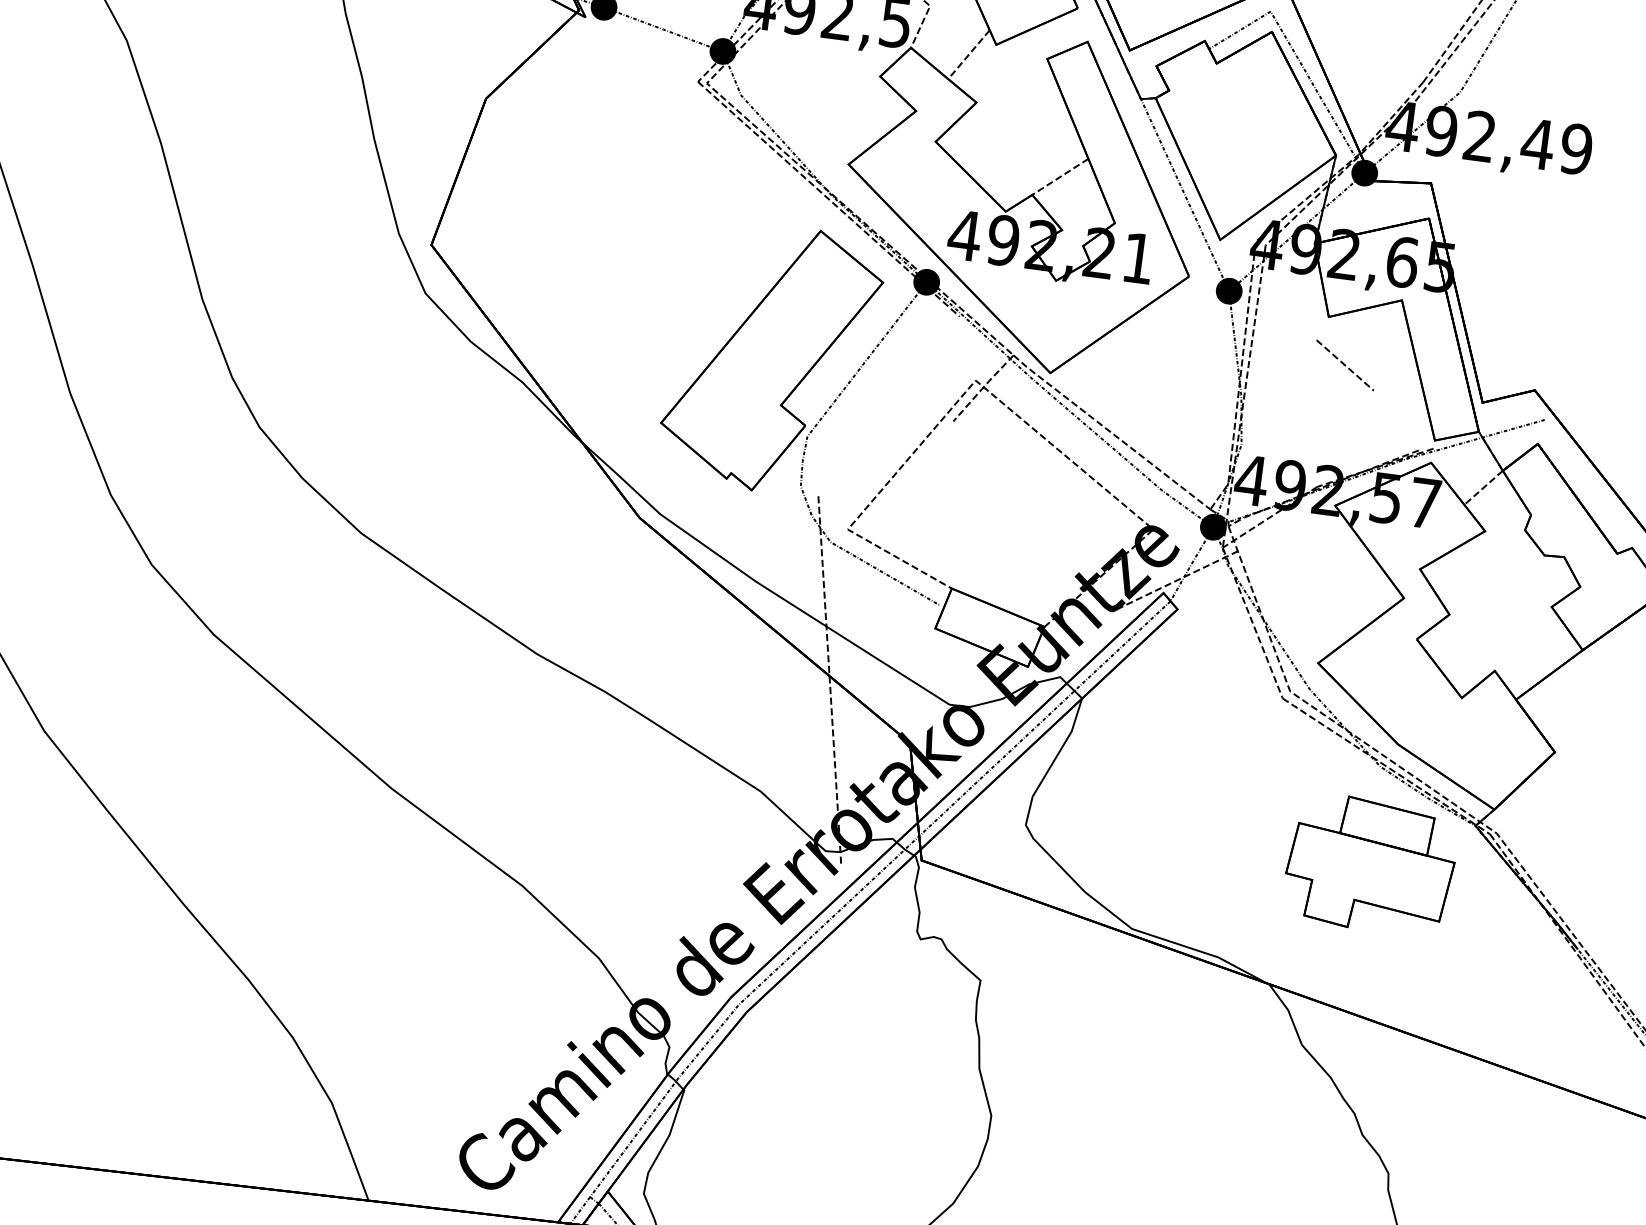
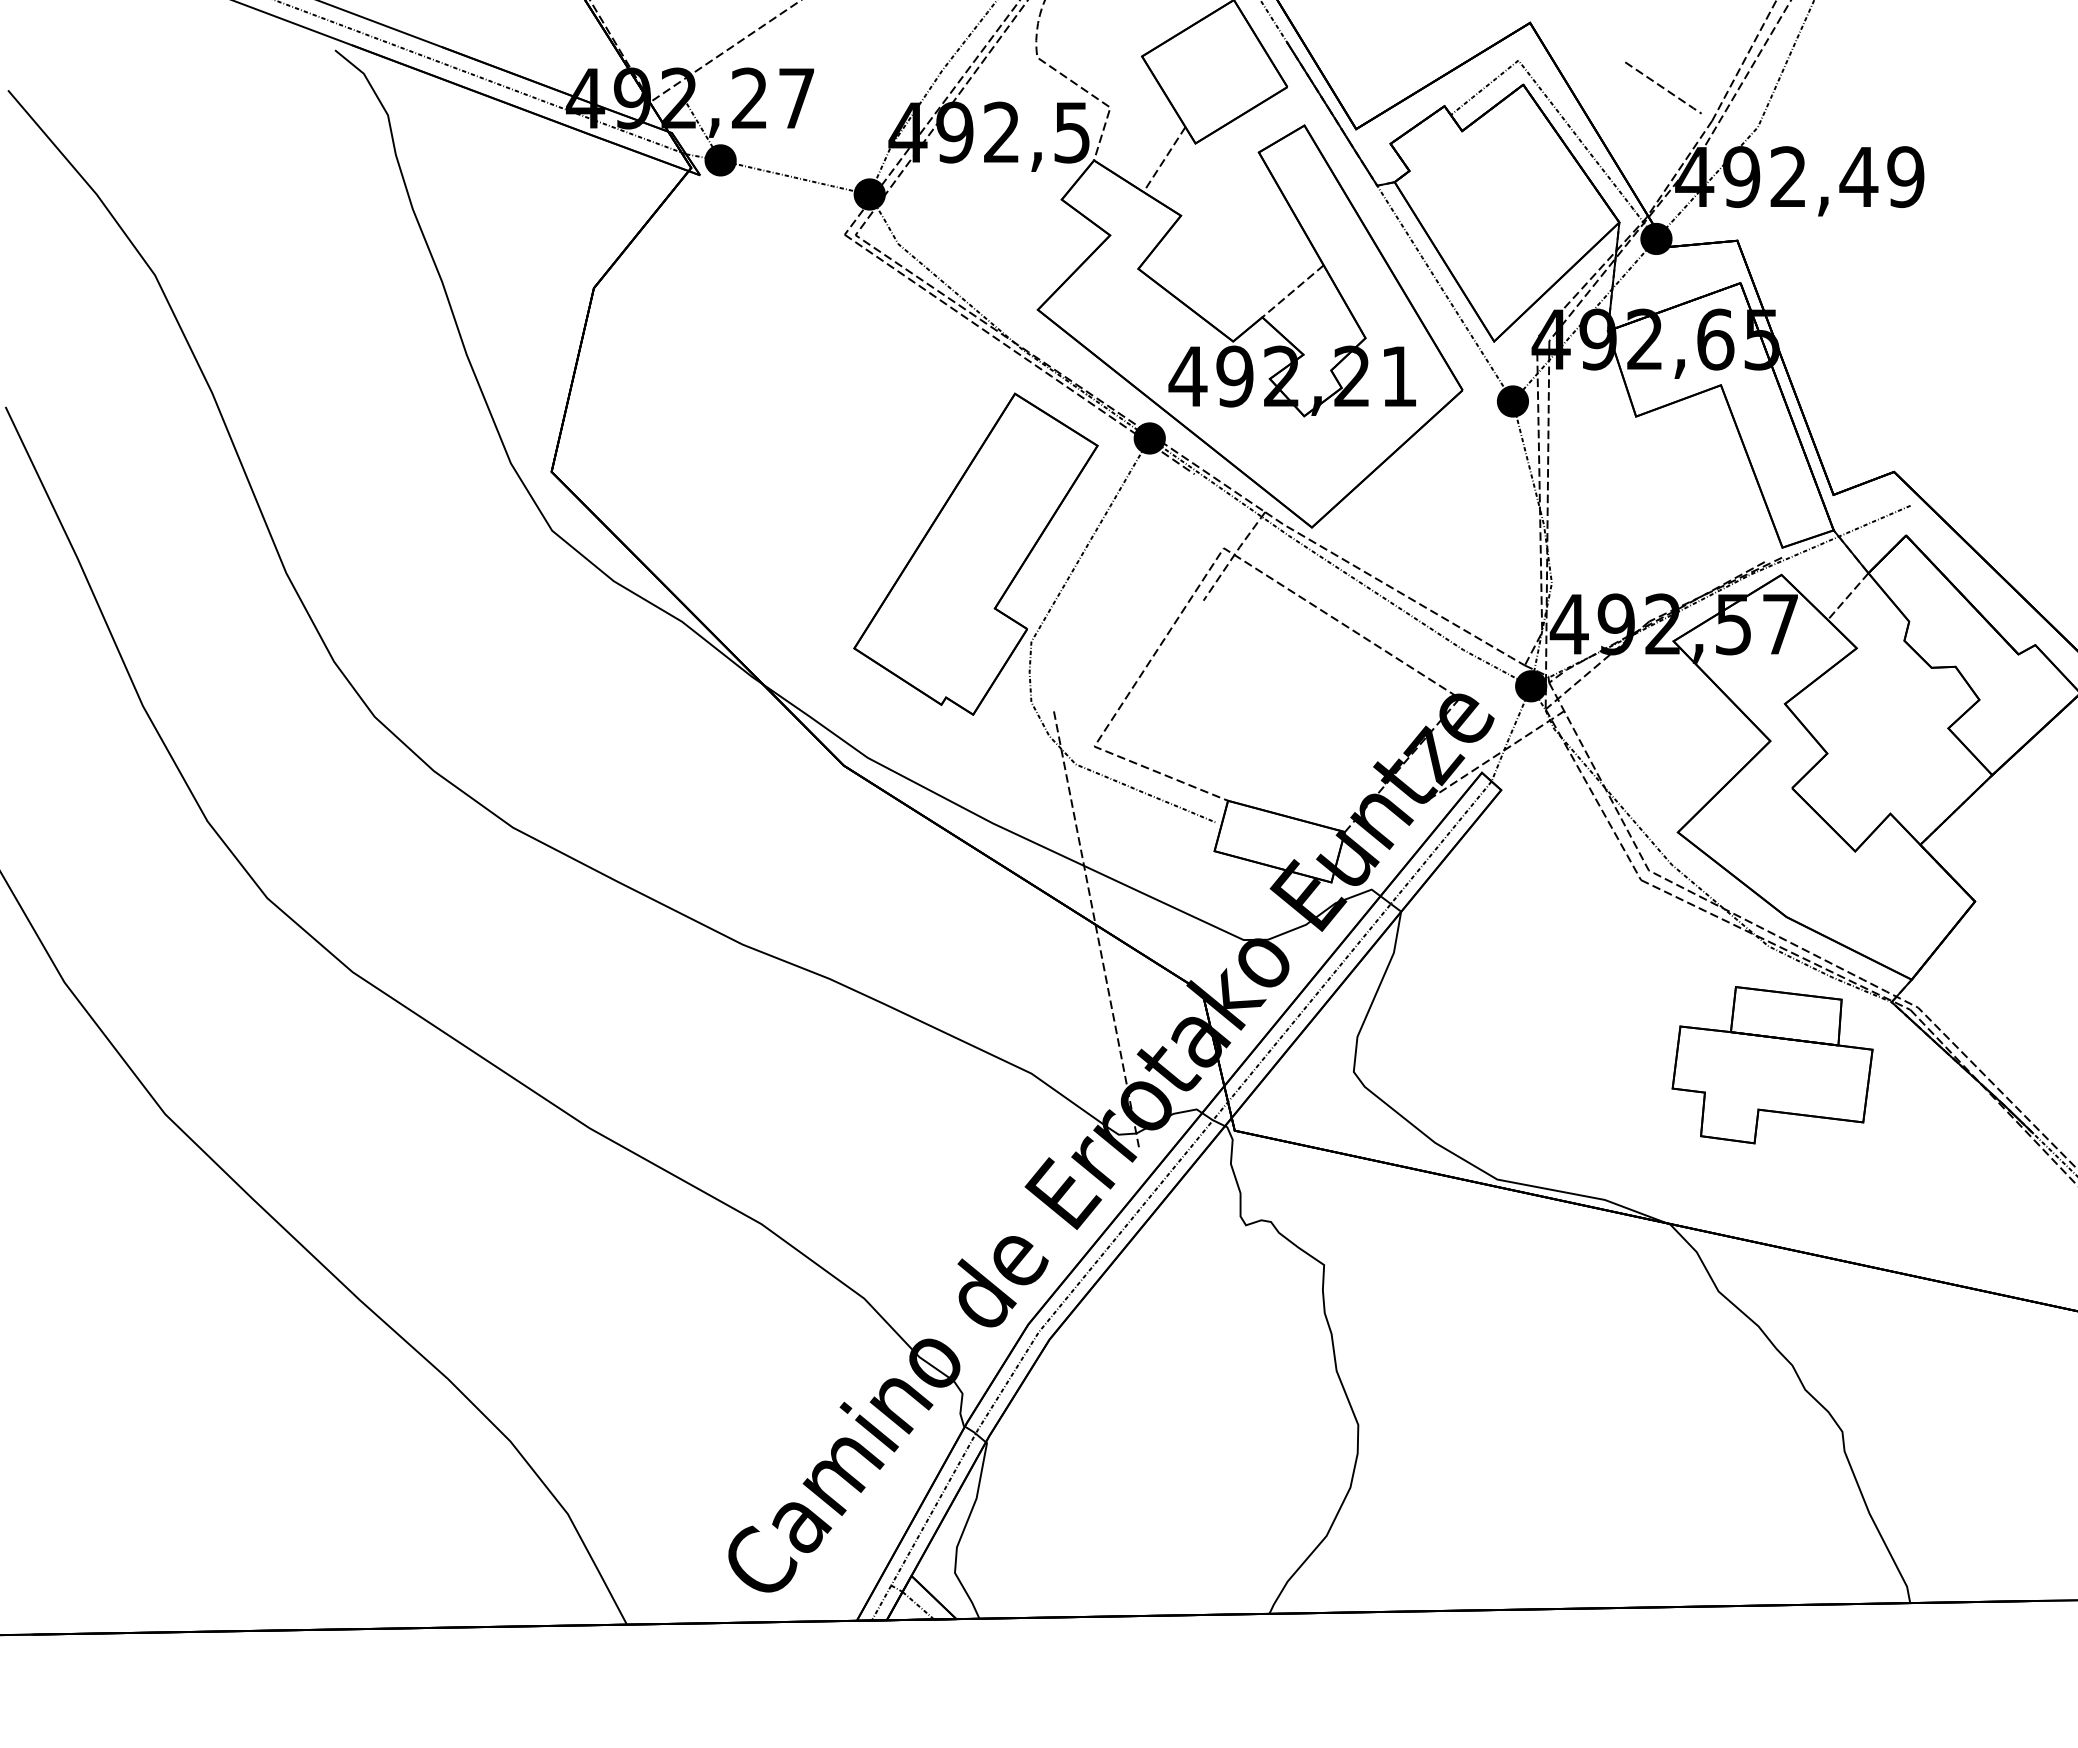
line: (1345, 365) -> (1663, 87), moved

